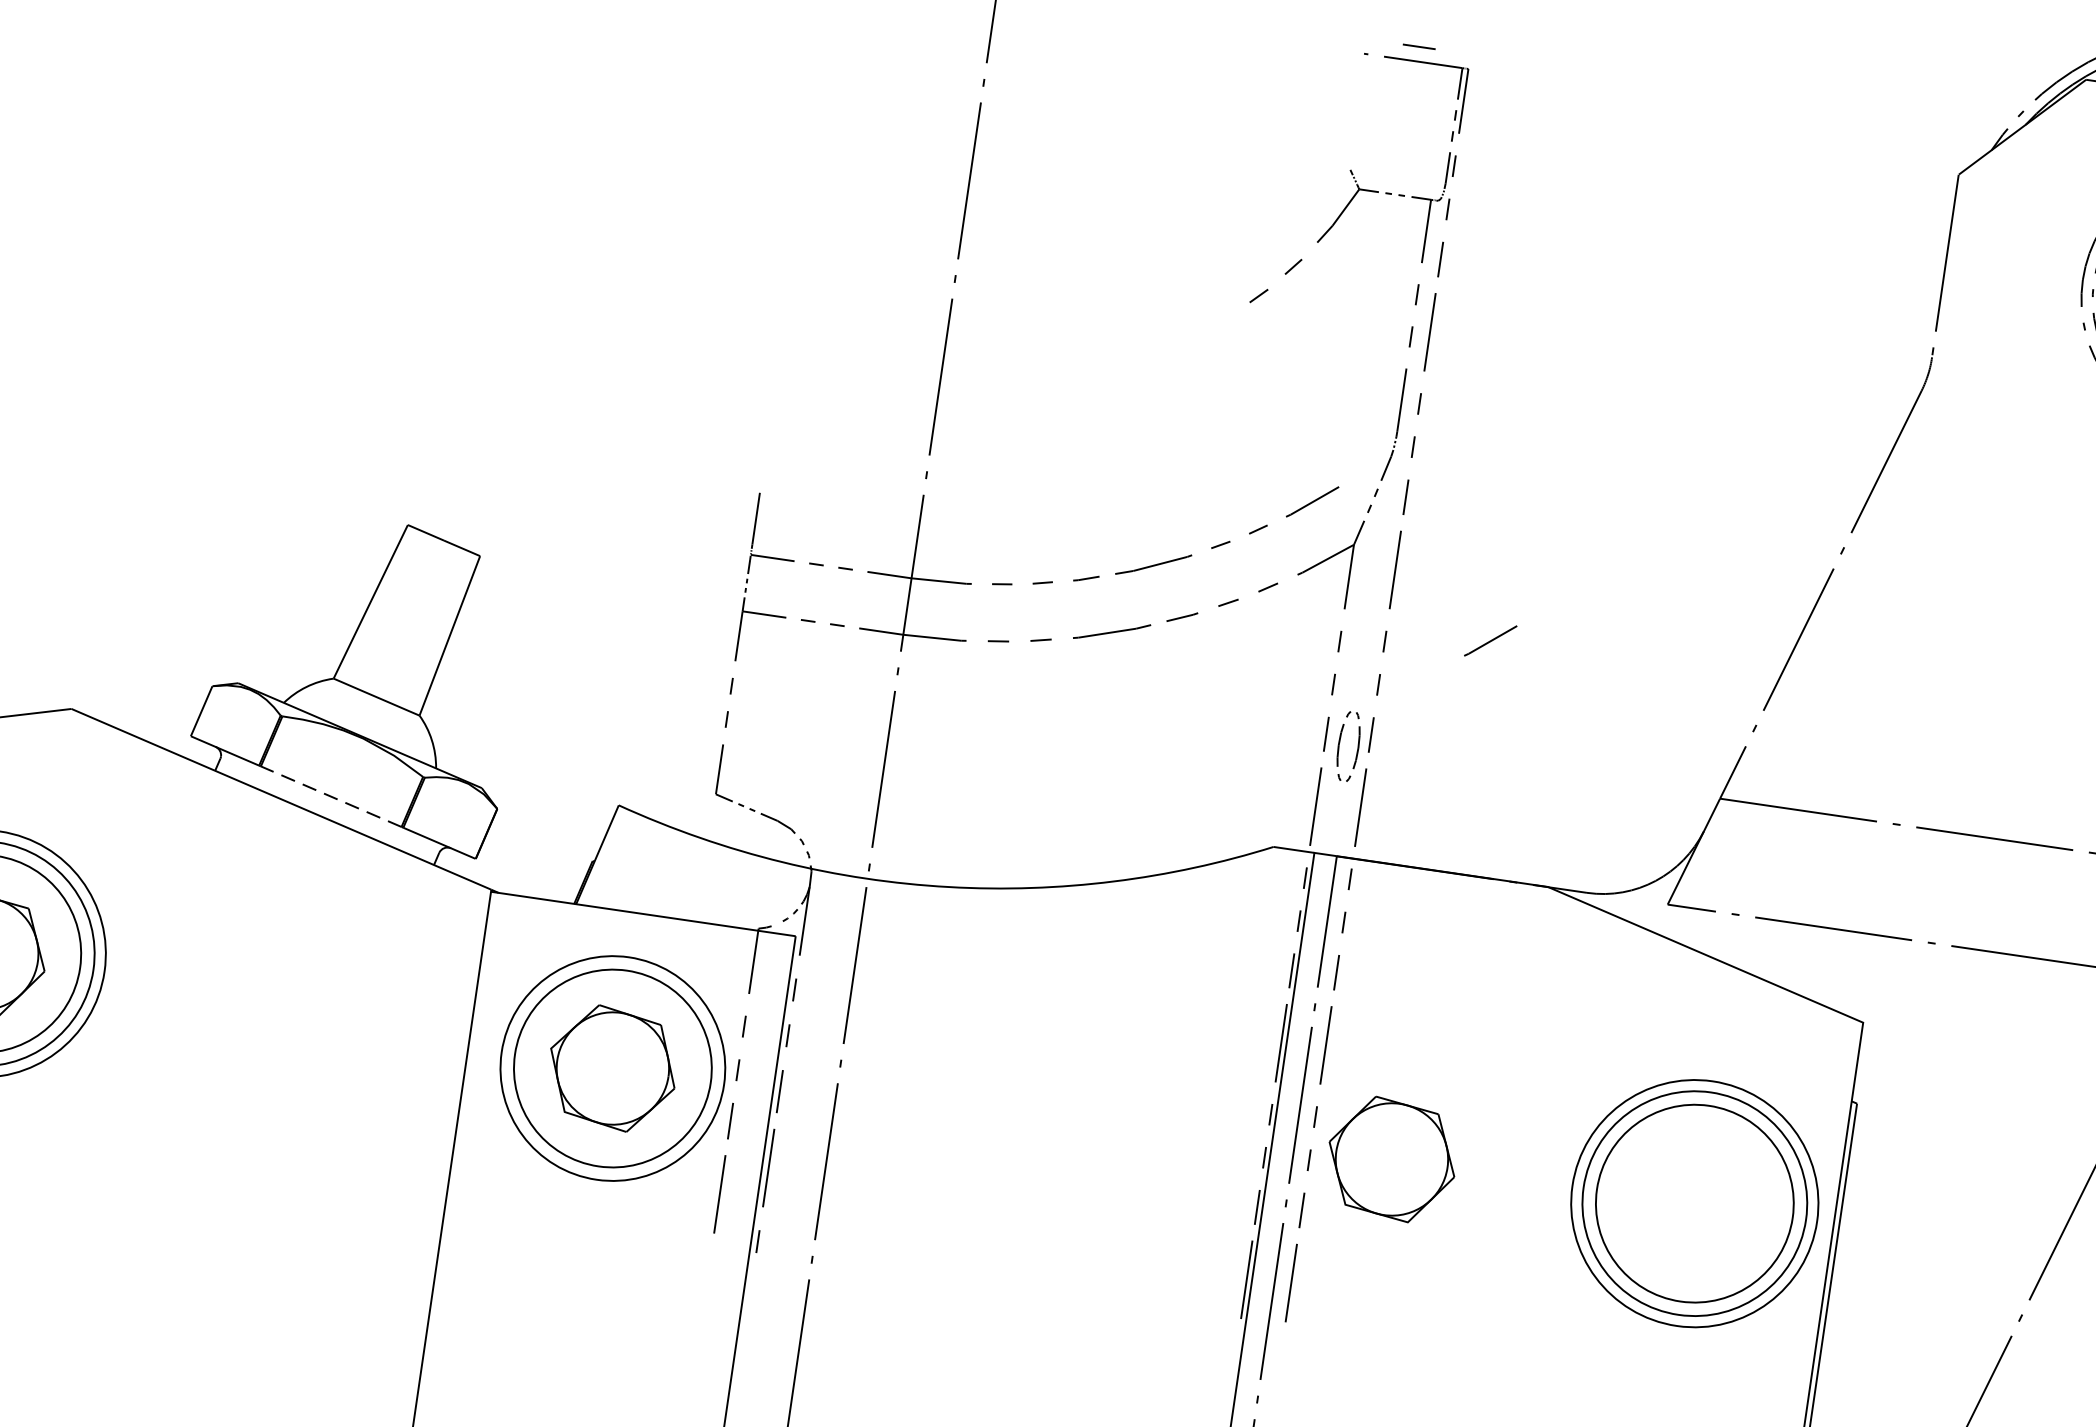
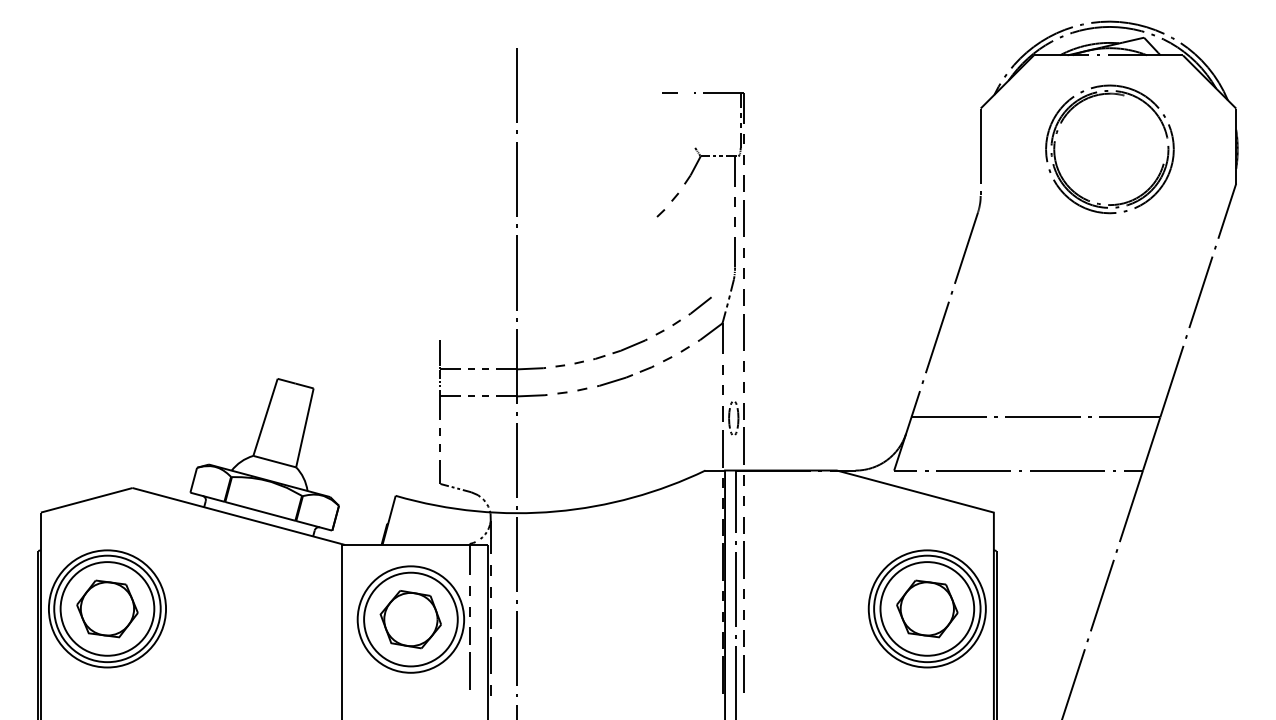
line: (1418, 46) -> (669, 92), moved
line: (1489, 639) -> (792, 358), removed
line: (329, 796) -> (259, 511), dashed -> solid
part: (1392, 1158) -> (927, 608), moved

